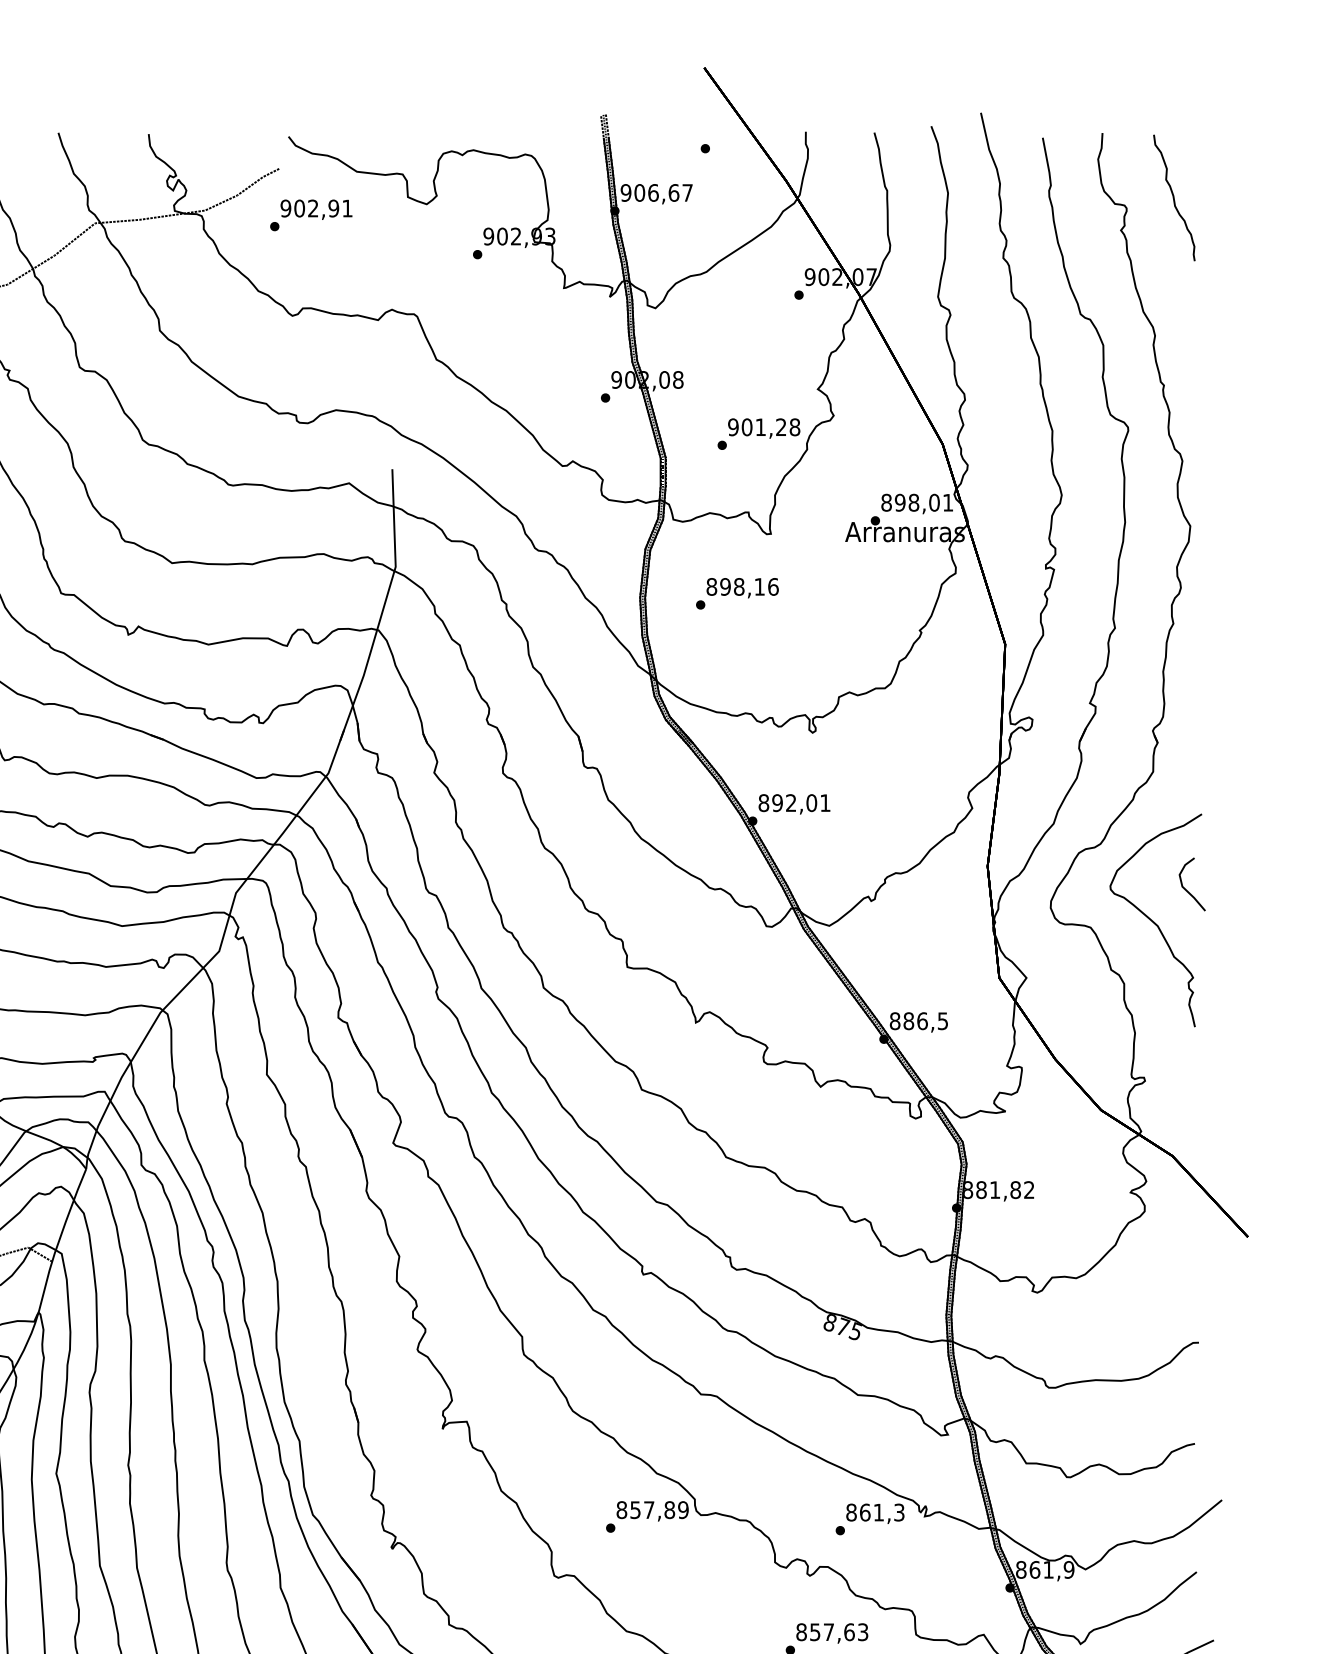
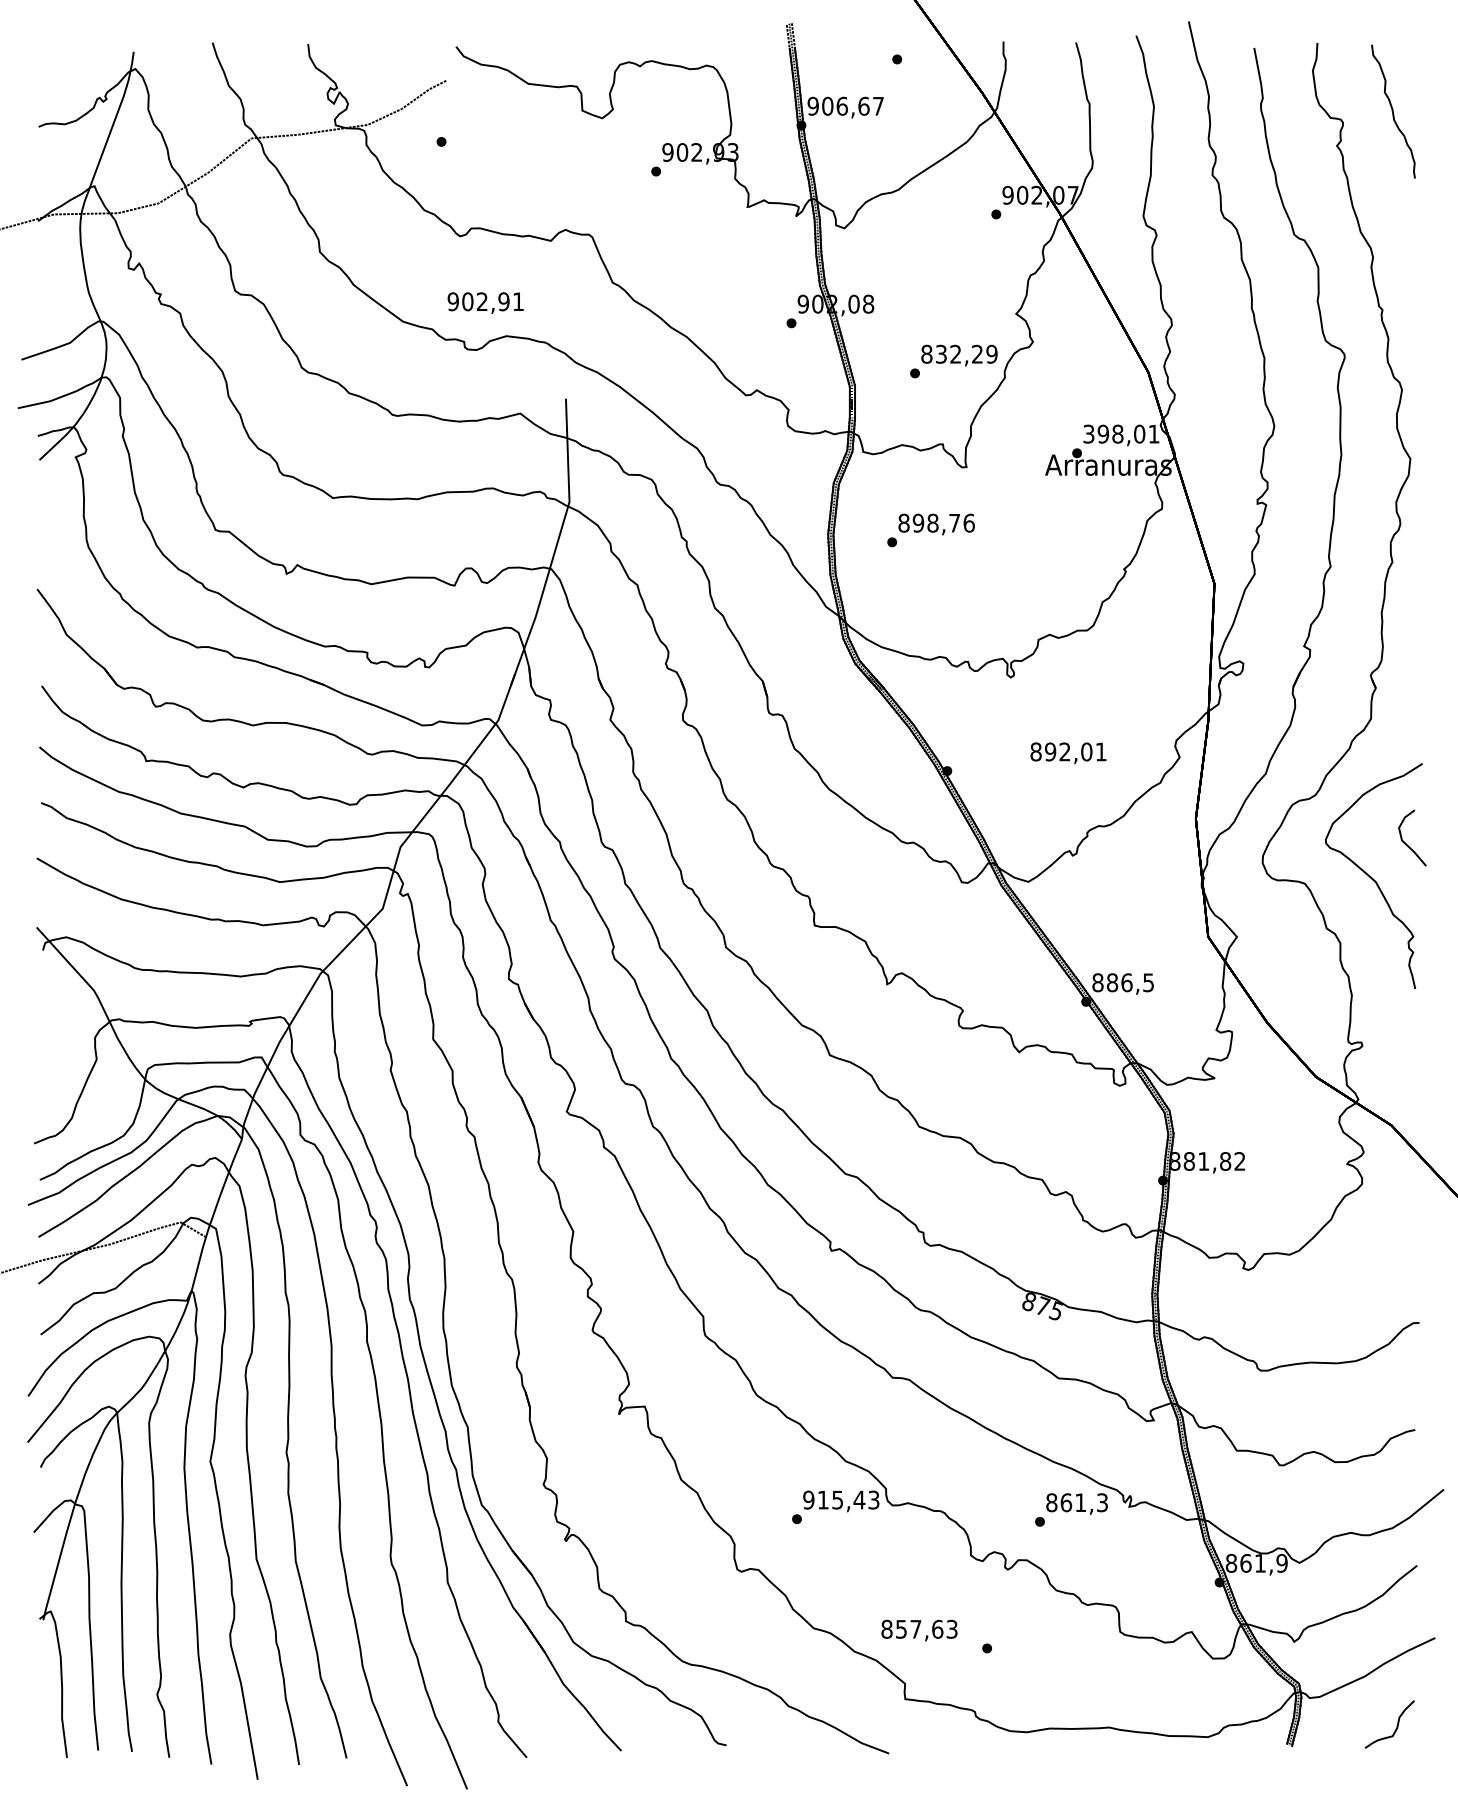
text: (316, 209) -> (485, 302), moved
text: (764, 426) -> (959, 353), 901,28 -> 832,29
text: (886, 502) -> (1088, 433), 898,01 -> 398,01
text: (759, 587) -> (954, 523), 898,16 -> 898,76
text: (794, 804) -> (1068, 753), moved
text: (652, 1509) -> (841, 1499), 857,89 -> 915,43
text: (832, 1633) -> (919, 1630), moved

